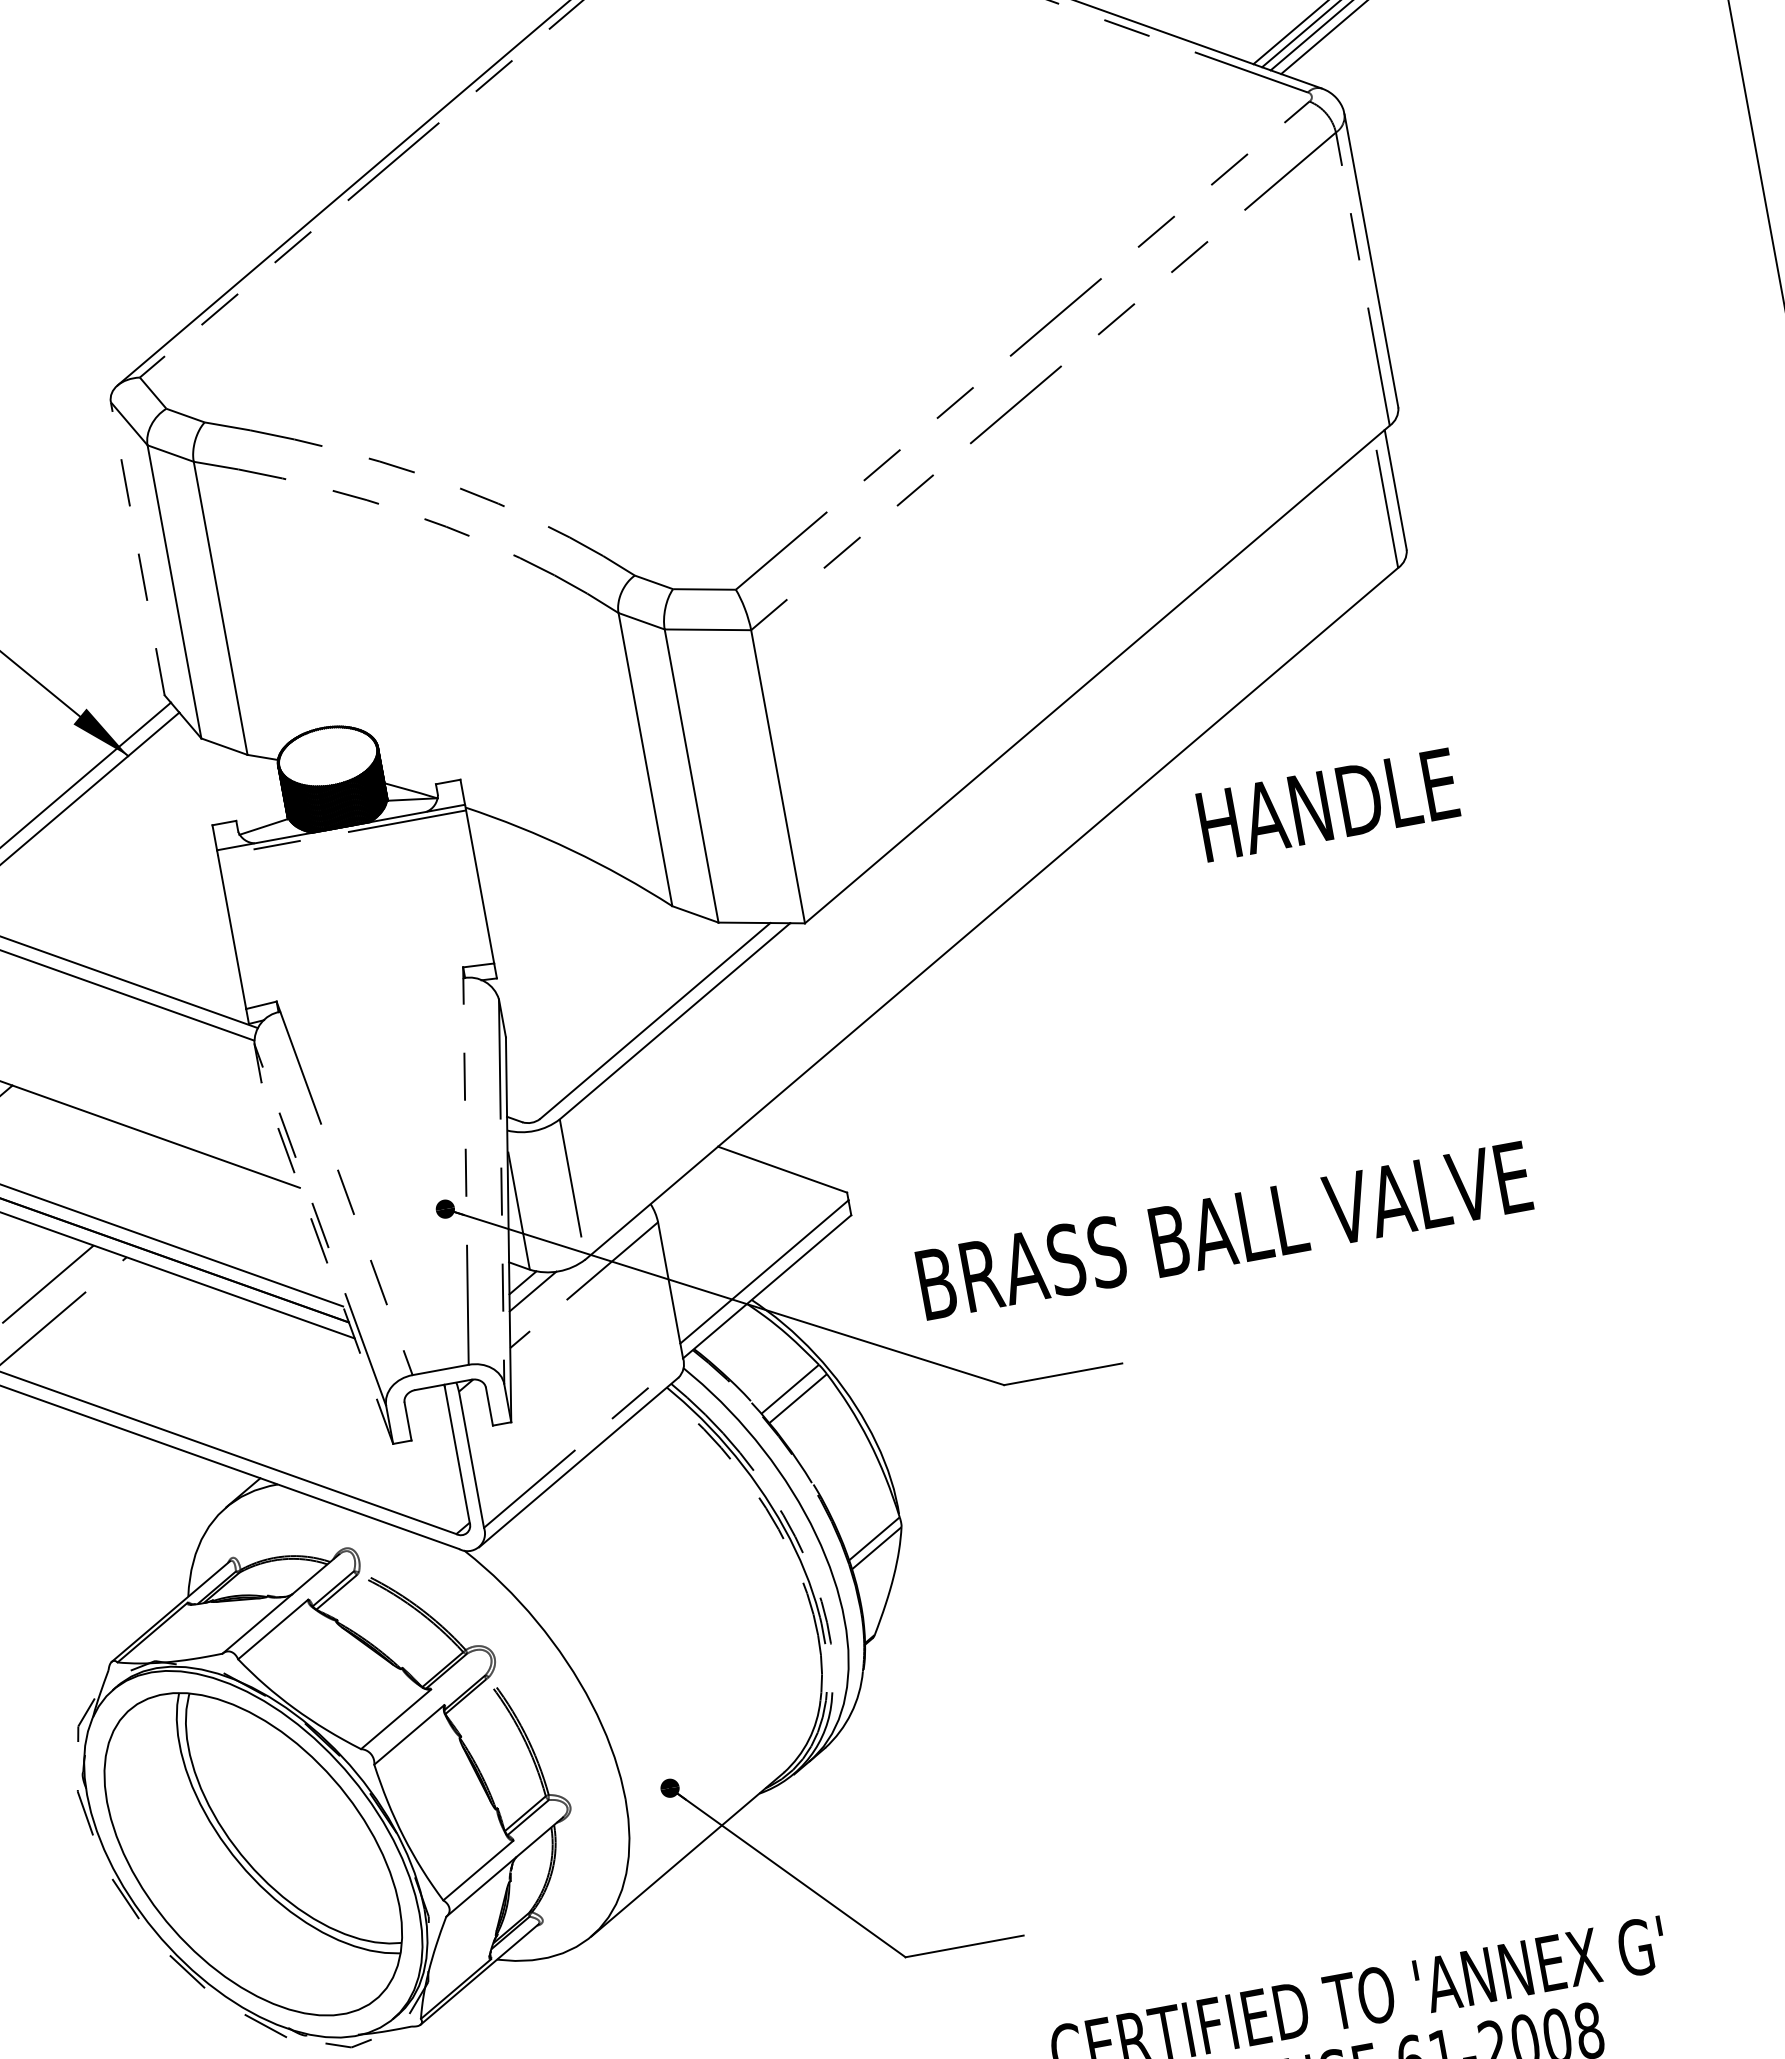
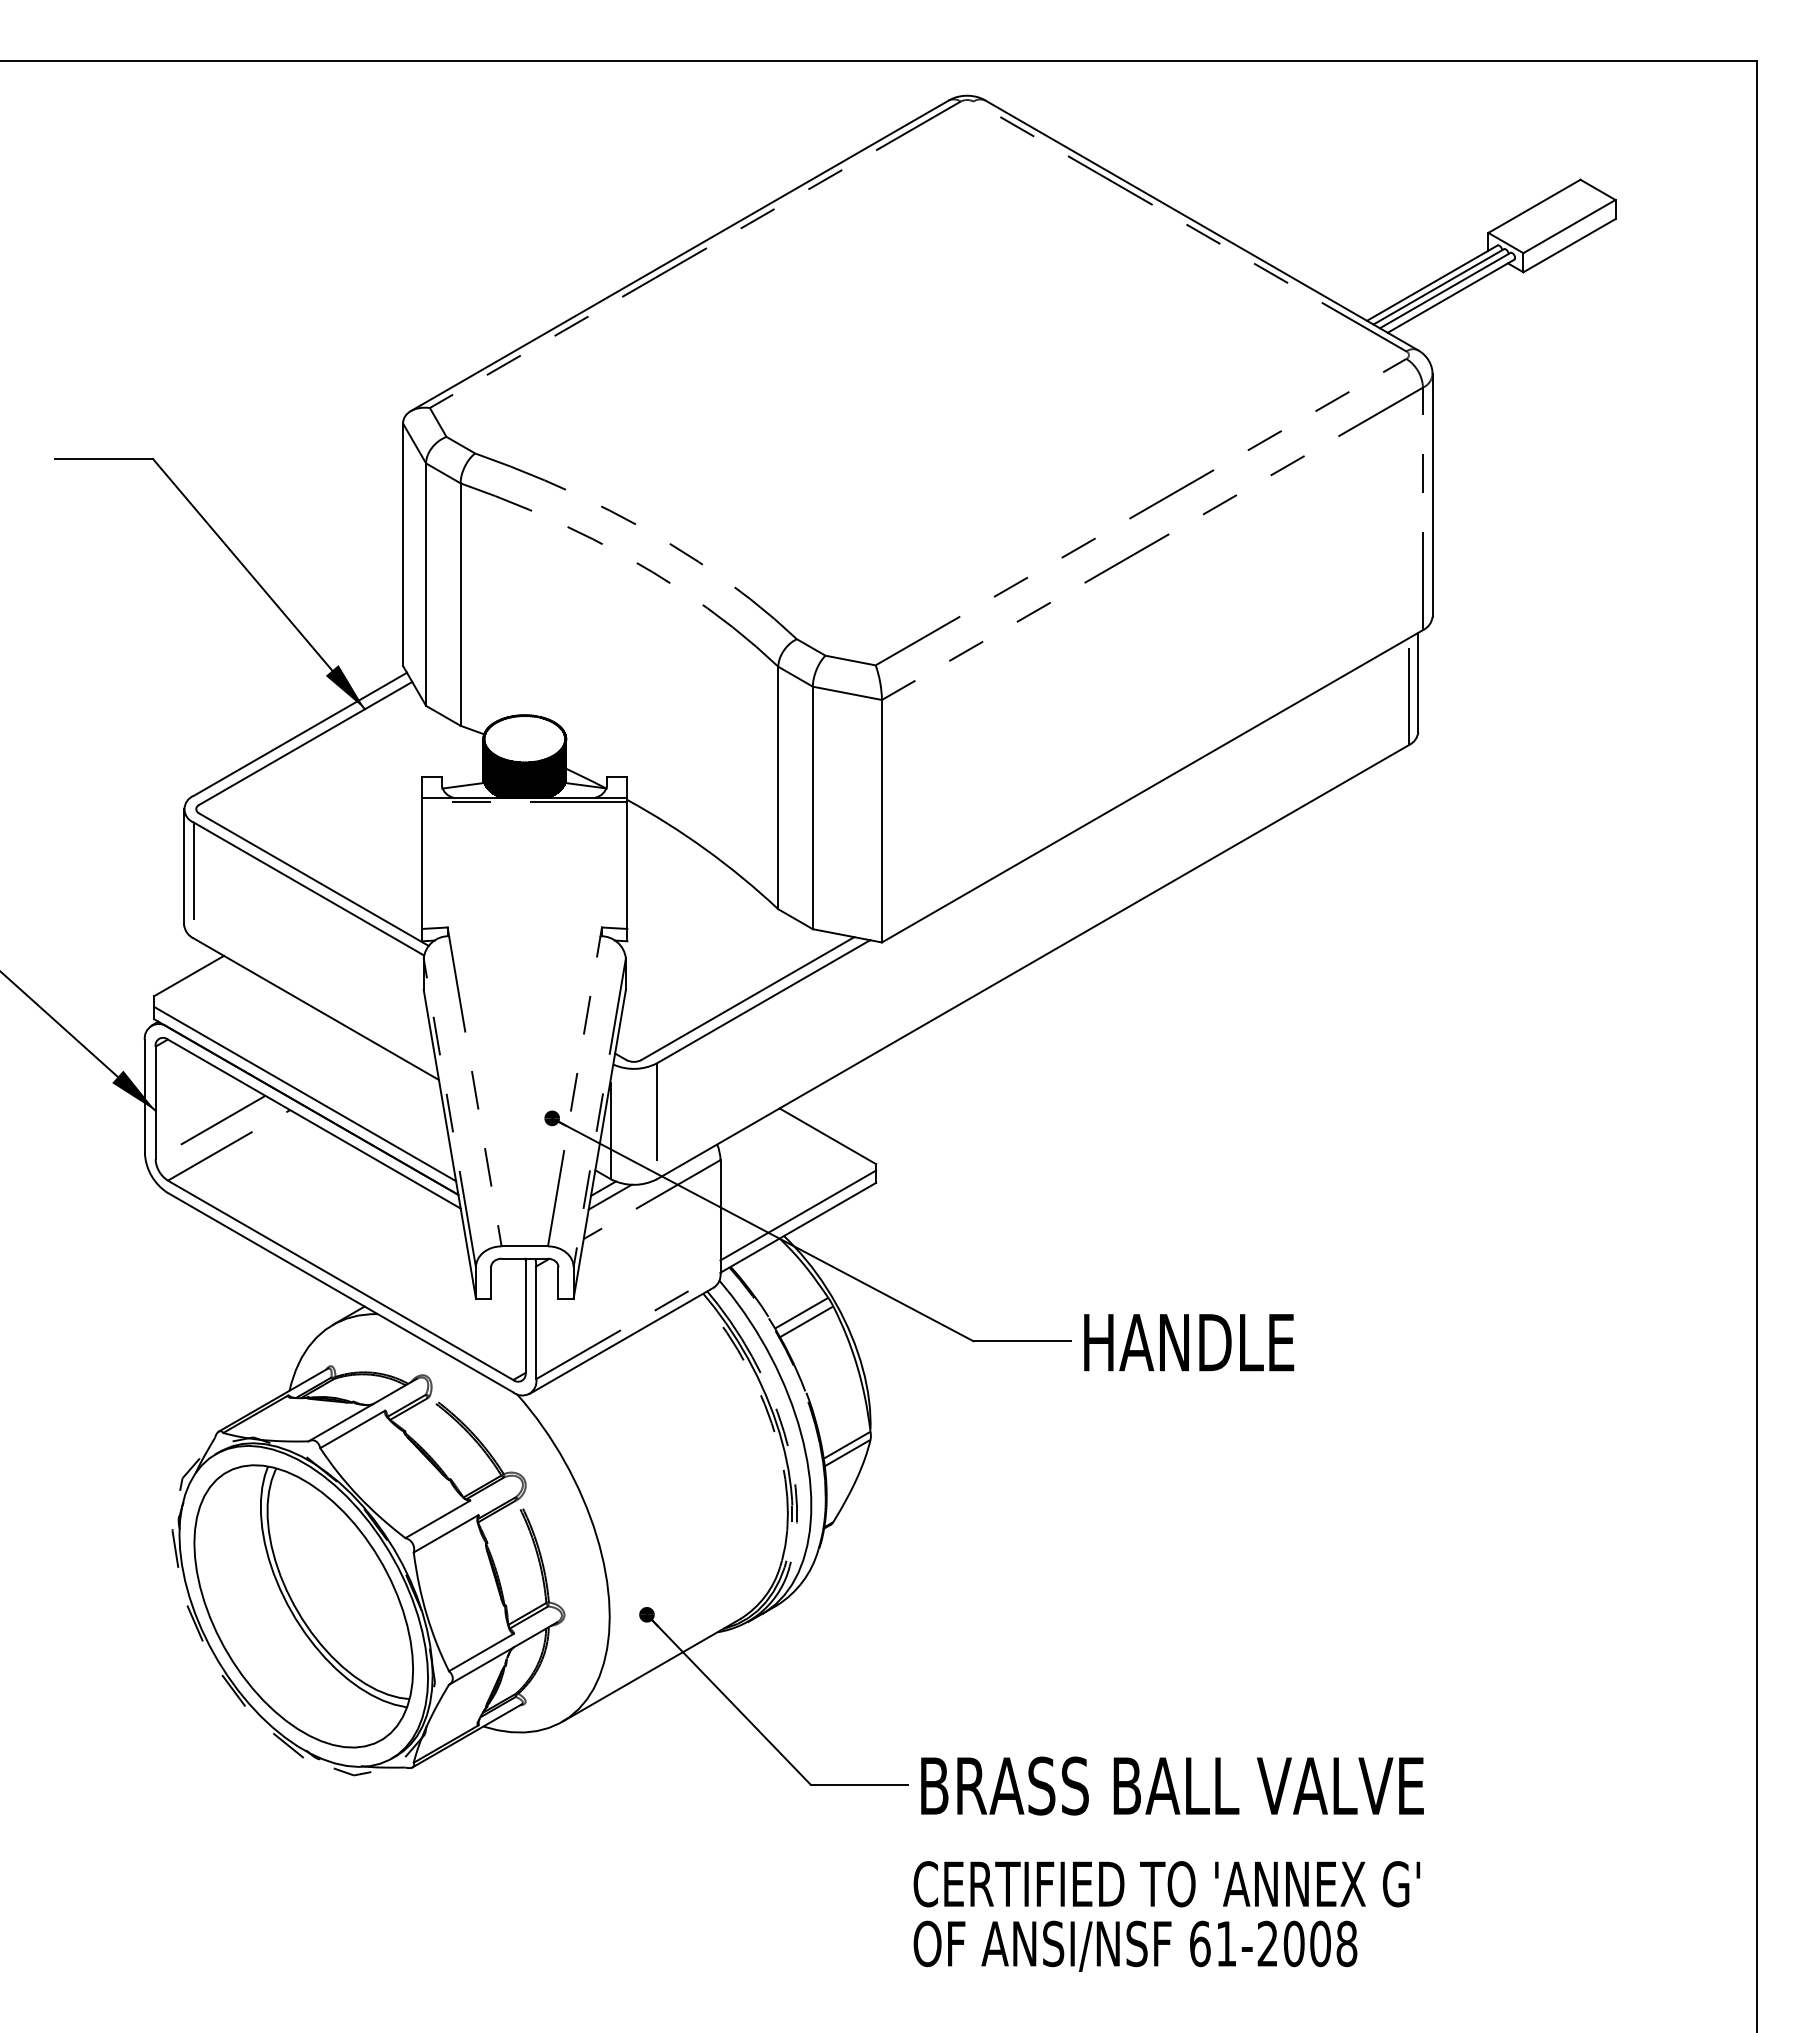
line: (138, 548) -> (403, 544), dashed -> solid
text: (1328, 804) -> (1189, 1342), moved
text: (1224, 1230) -> (1172, 1785), moved
line: (327, 1263) -> (449, 1144), dashed -> solid

